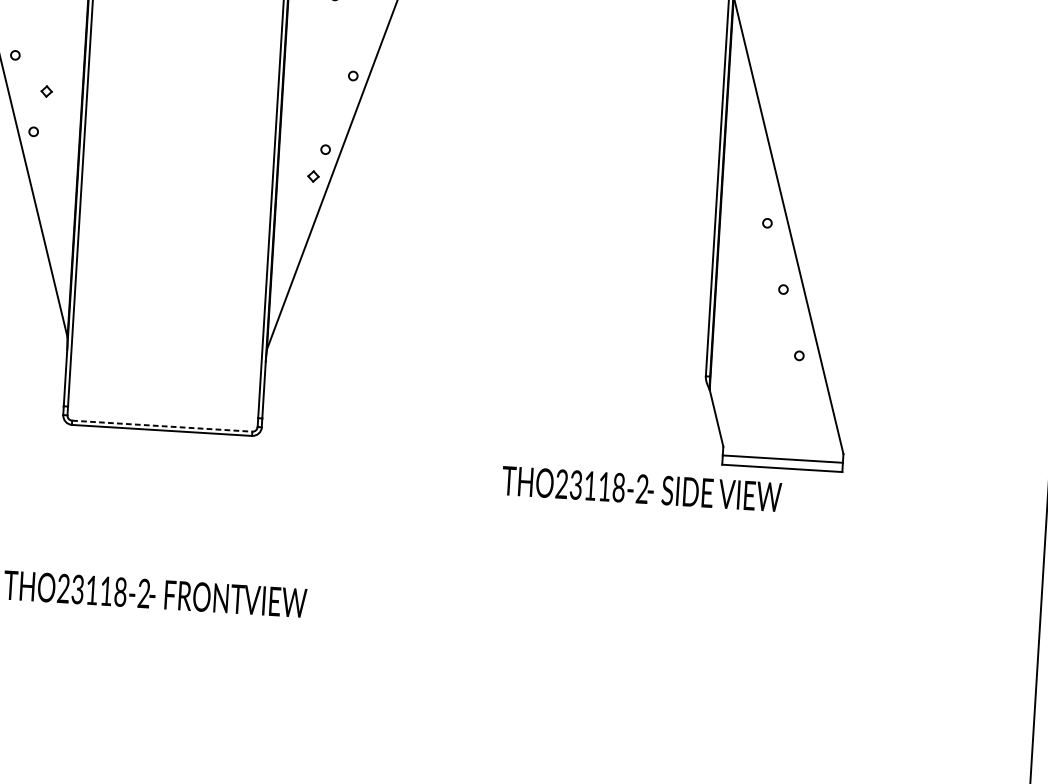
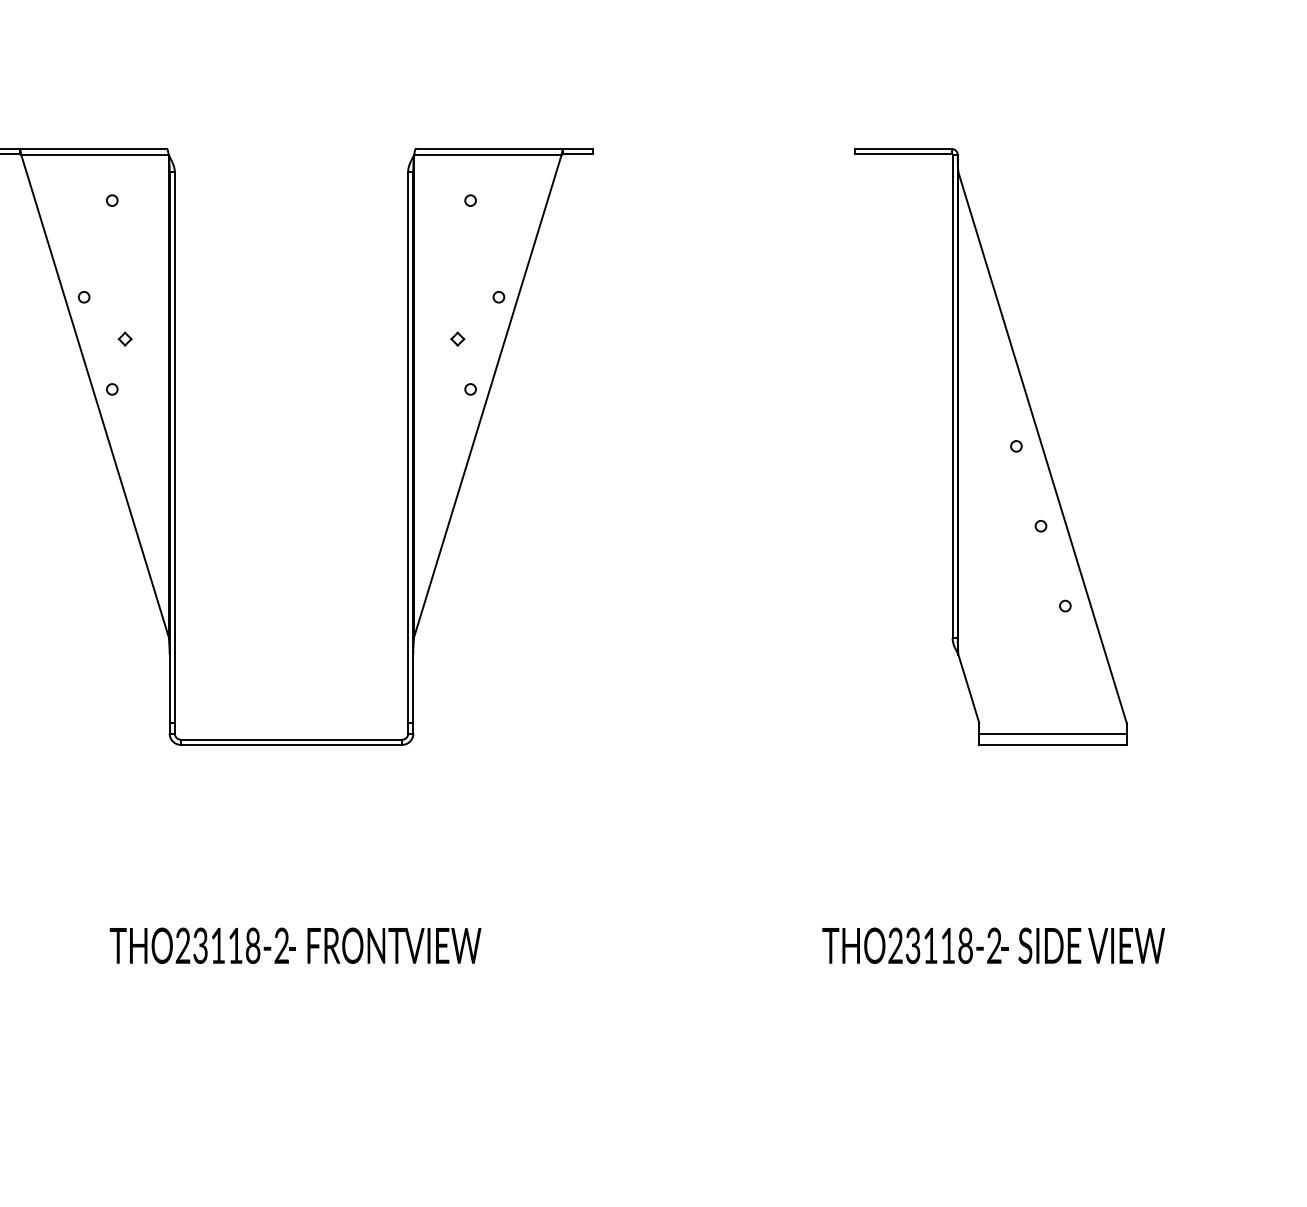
part: (313, 175) -> (457, 338), moved
line: (162, 425) -> (291, 739), dashed -> solid
text: (641, 488) -> (993, 945), moved

